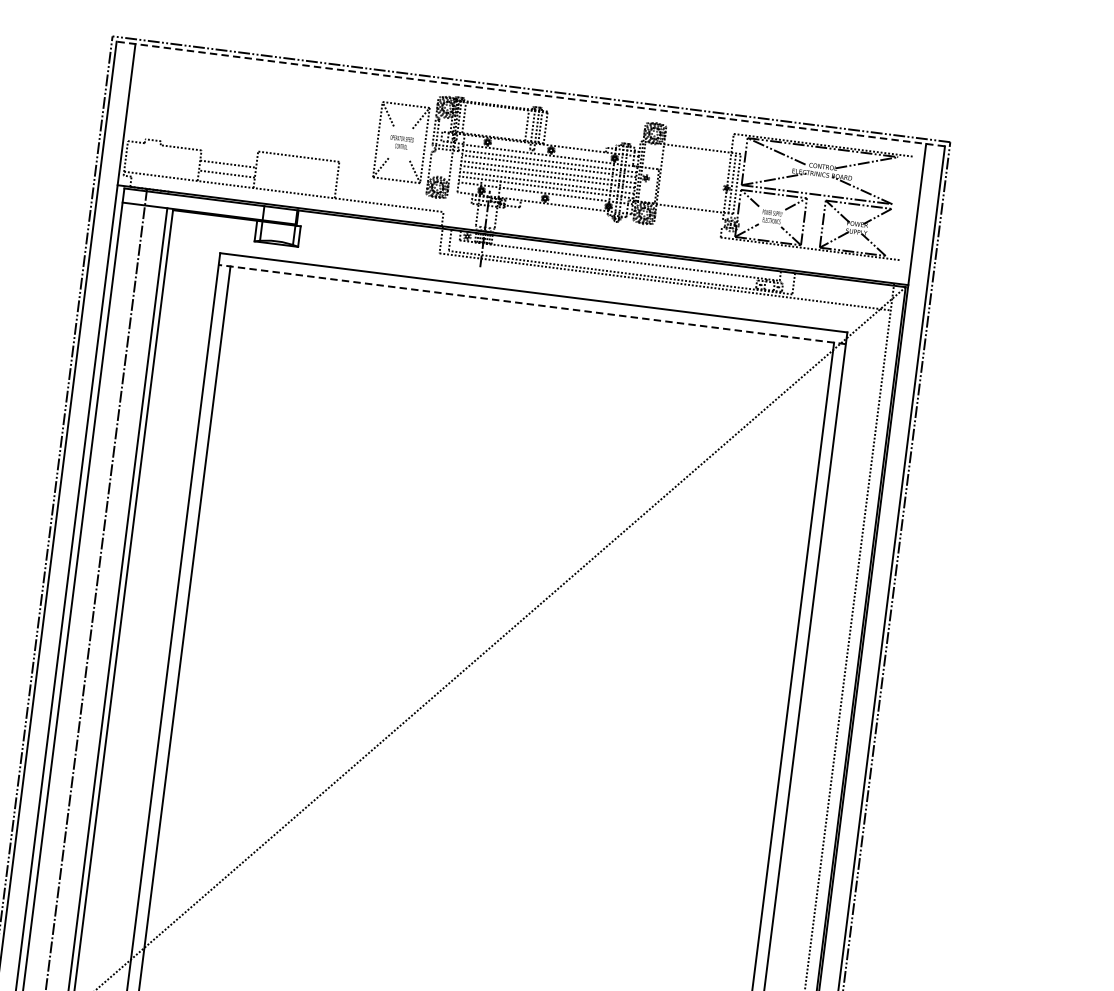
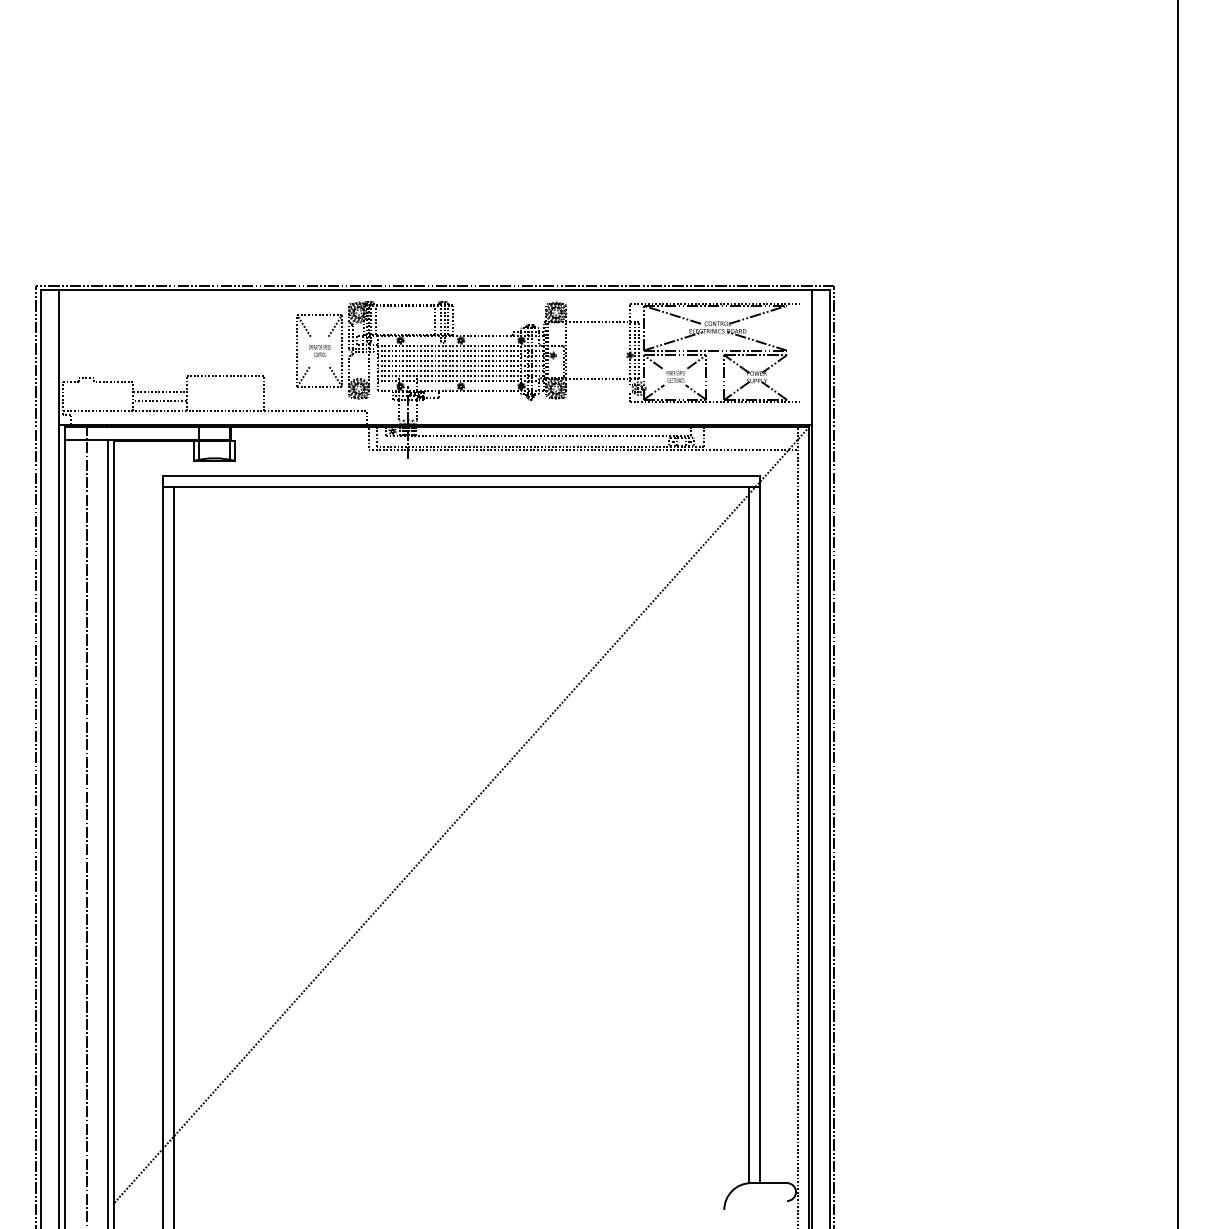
line: (530, 94) -> (434, 290), dashed -> solid
line: (532, 304) -> (461, 487), dashed -> solid

